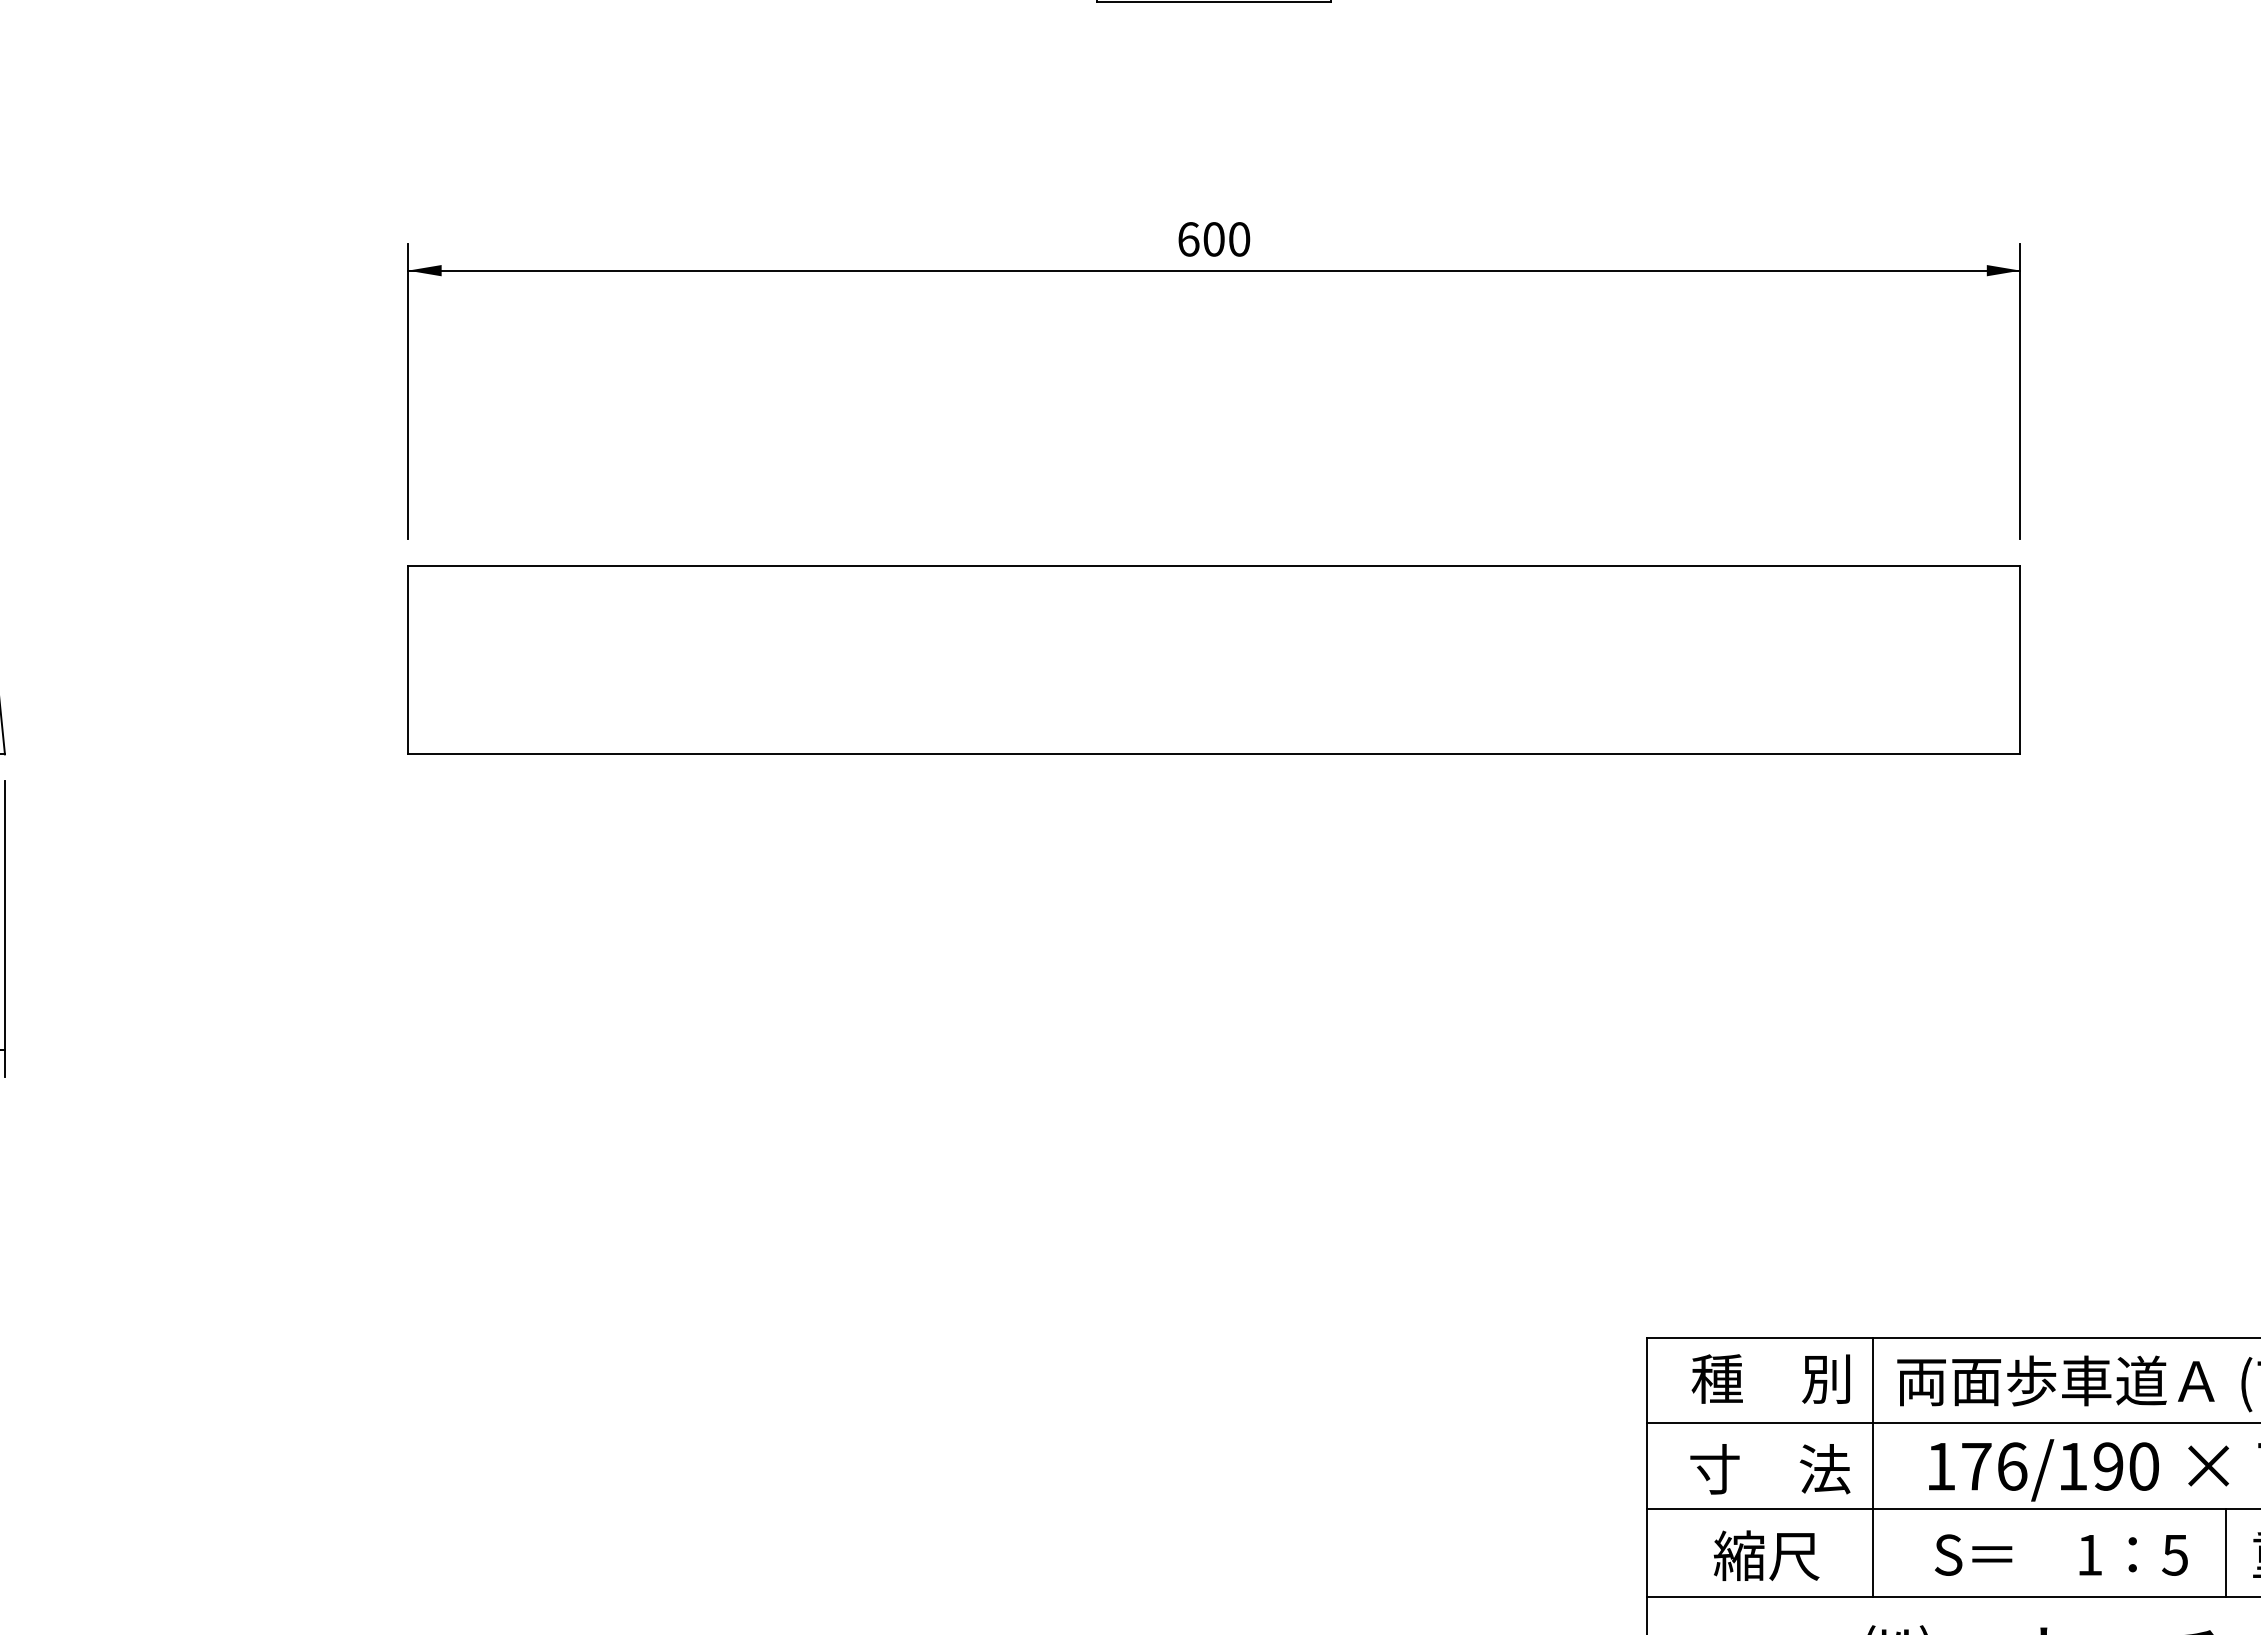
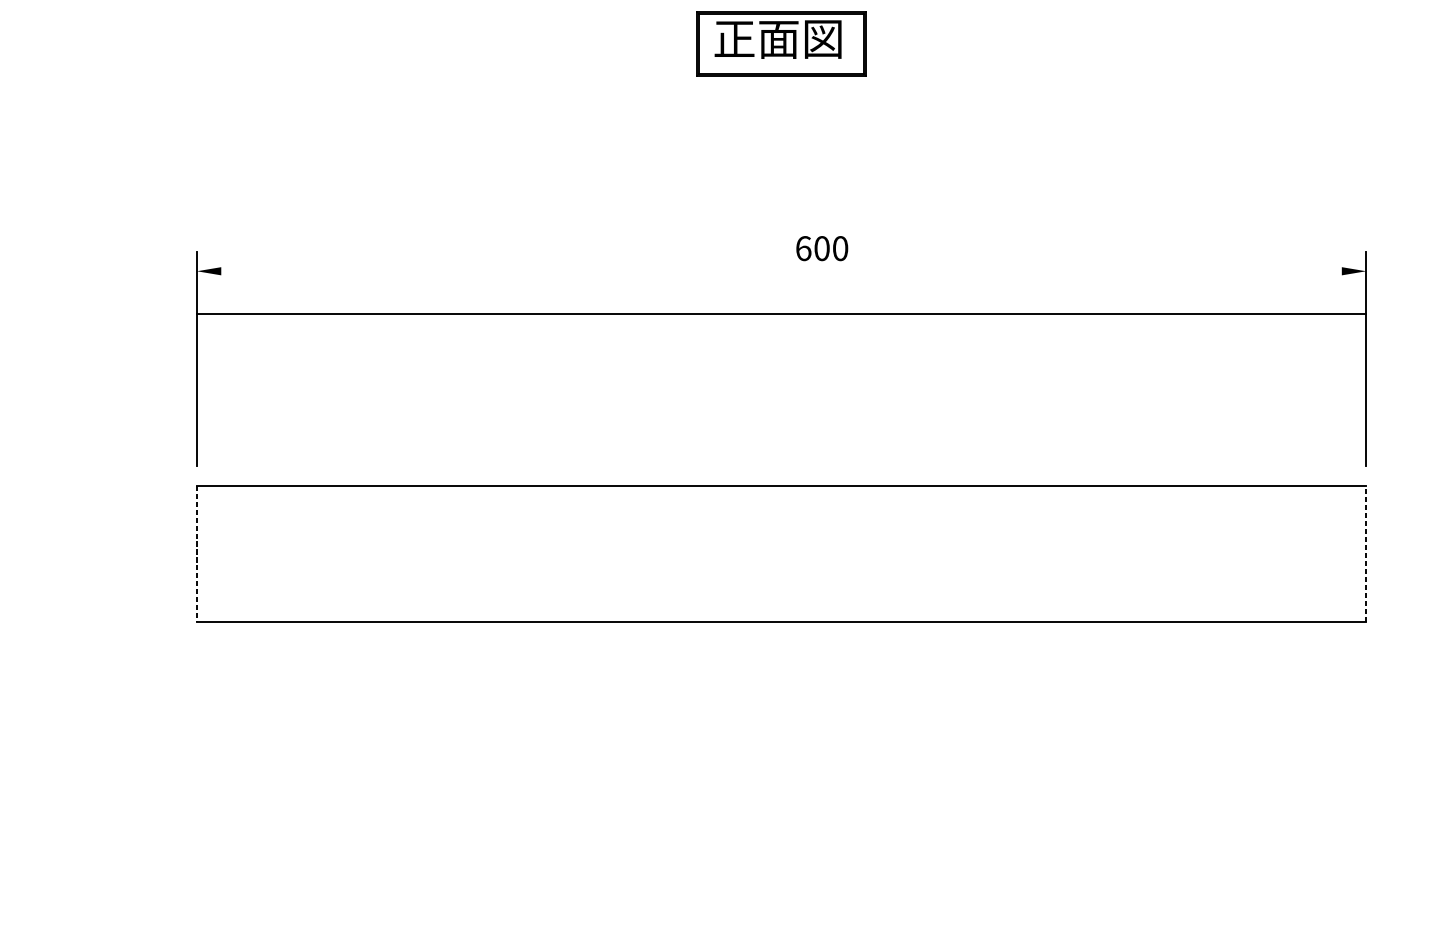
text: (1214, 239) -> (822, 248), moved
line: (1214, 270) -> (781, 313), moved
line: (2020, 659) -> (1366, 553), solid -> dashed
line: (408, 660) -> (197, 553), solid -> dashed

